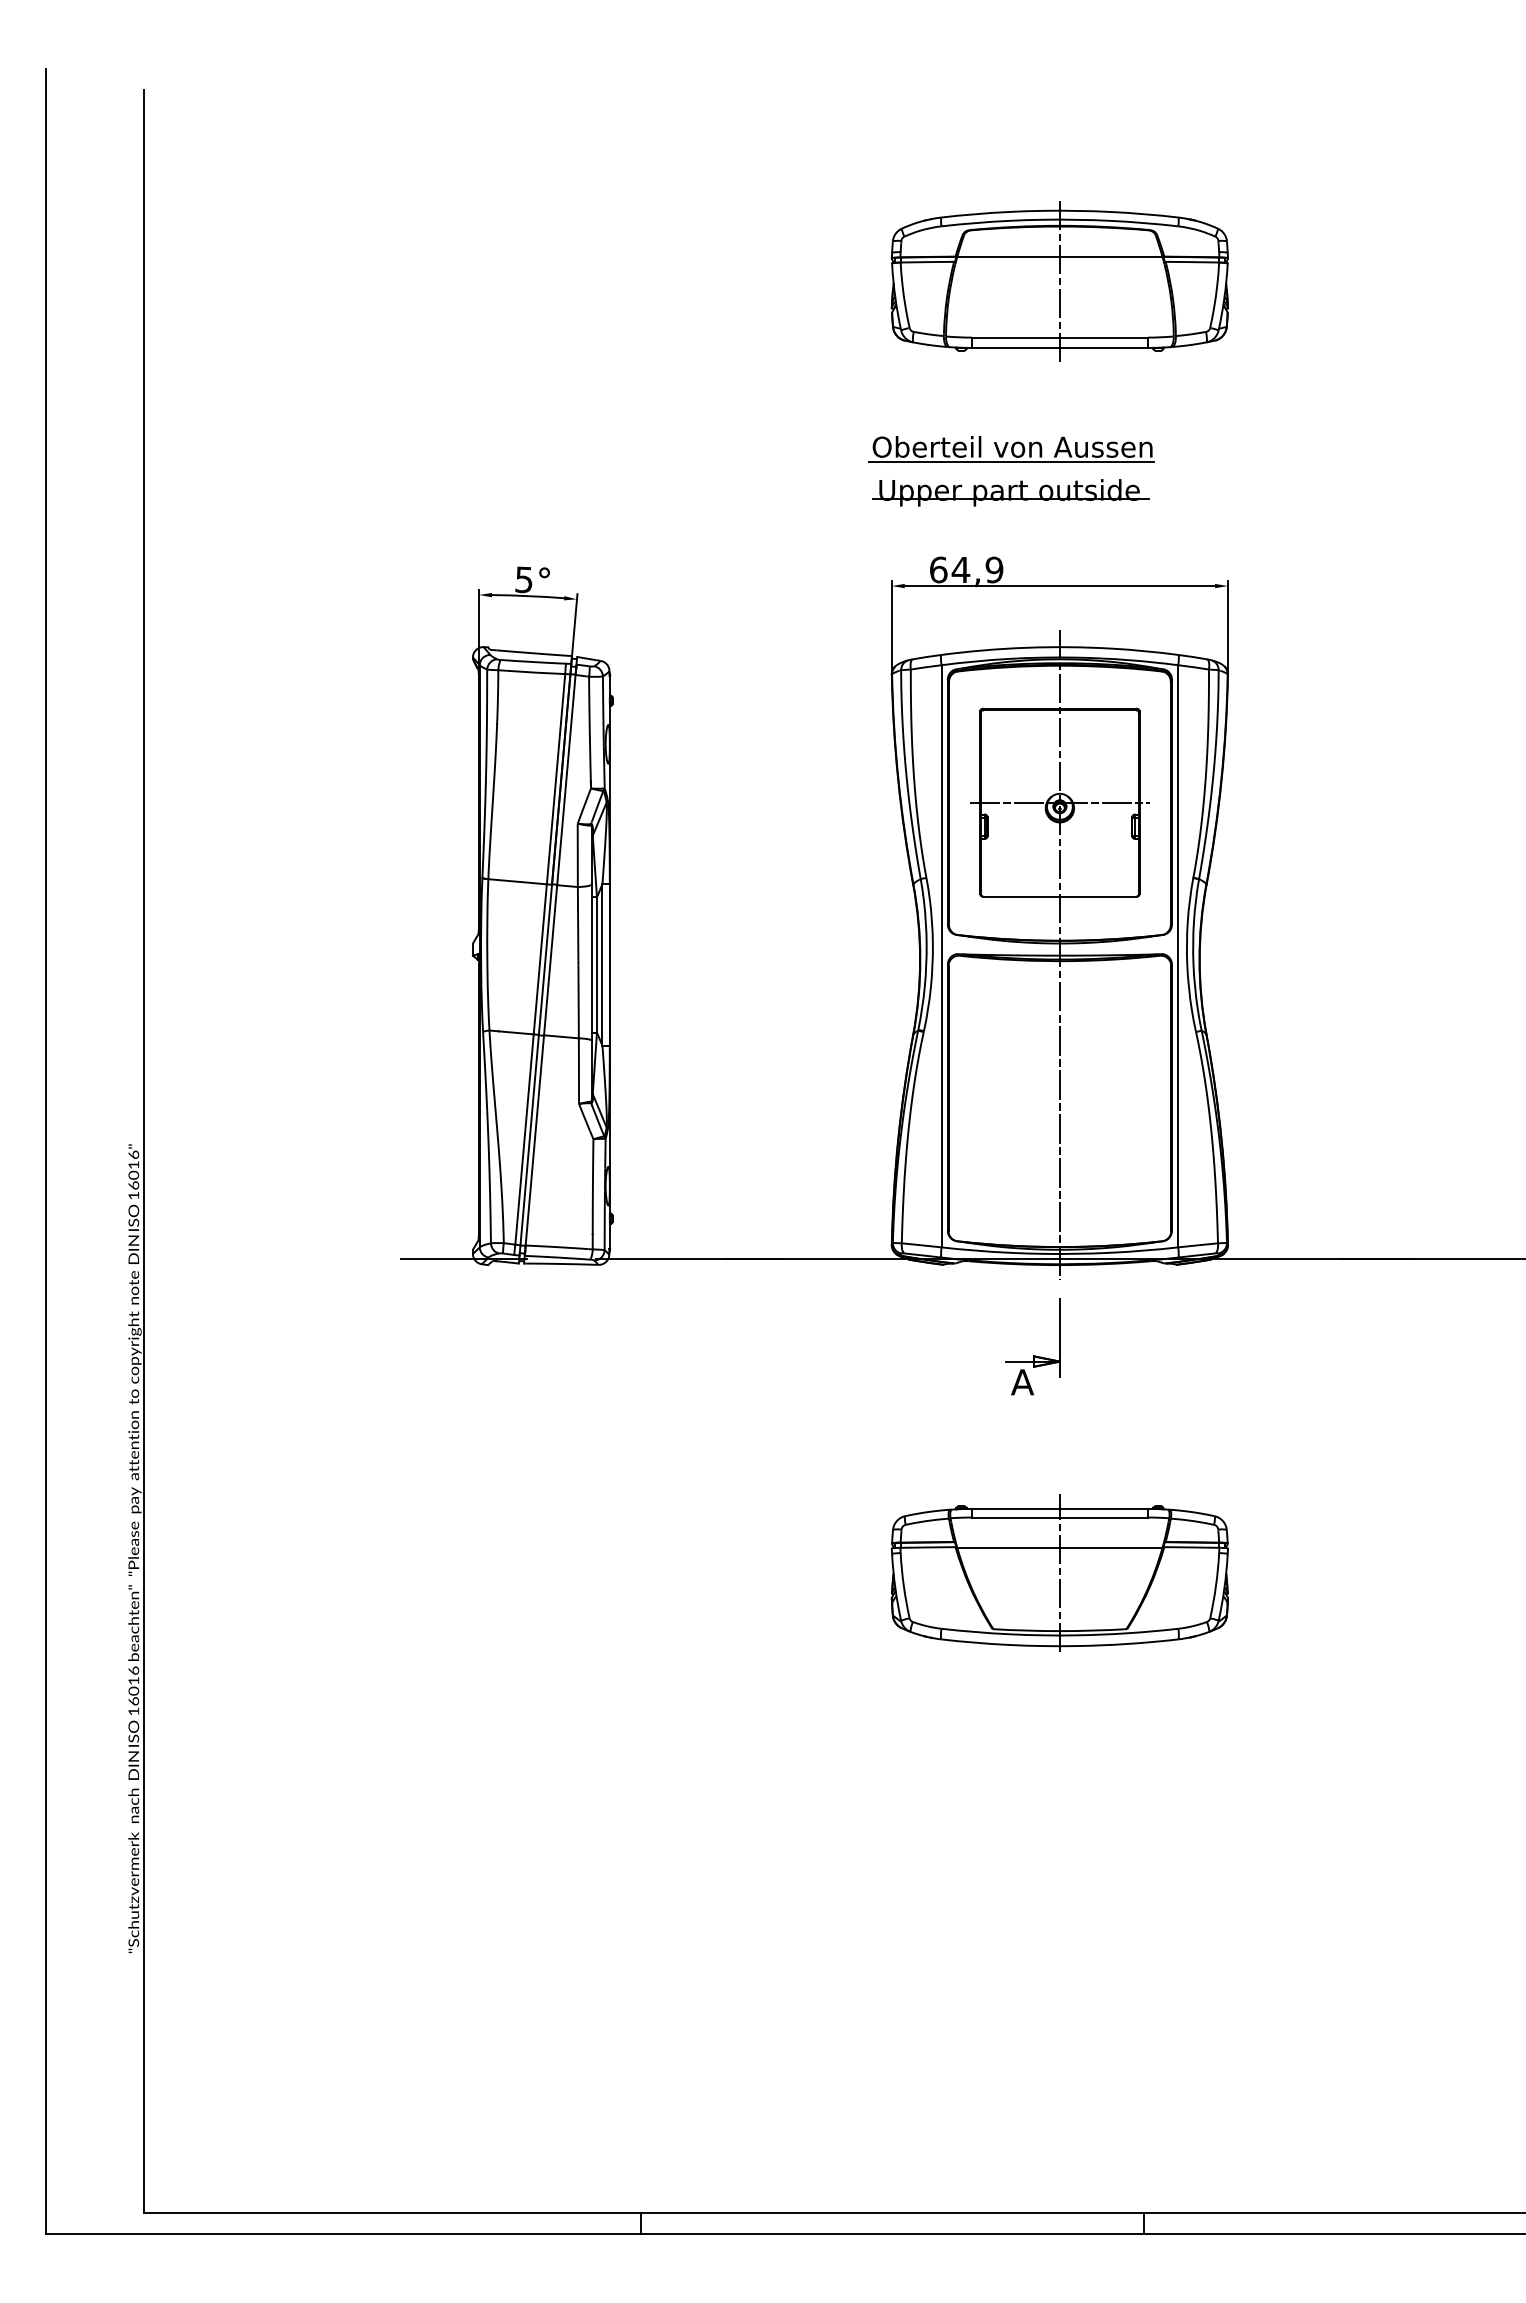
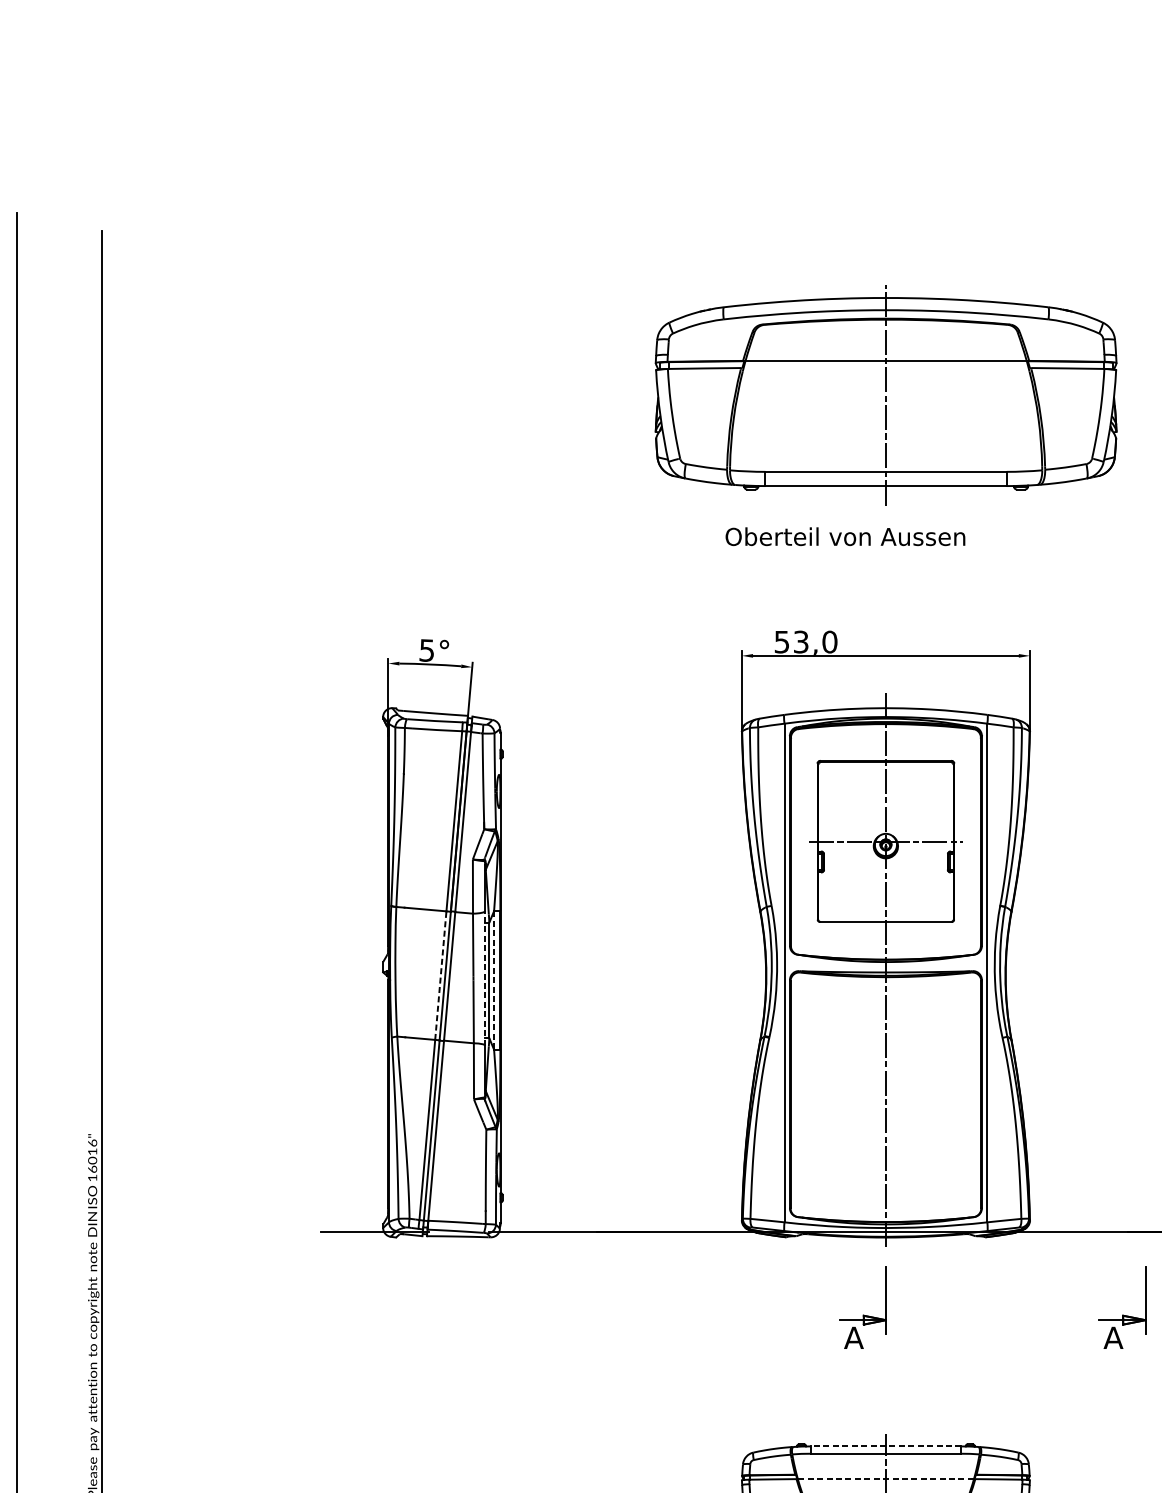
part: (1059, 281) -> (885, 394), size x1.6
line: (1011, 462) -> (844, 550), removed
part: (1010, 492) -> (843, 575), removed
text: (966, 569) -> (805, 641), 64,9 -> 53,0
line: (540, 958) -> (441, 974), solid -> dashed
line: (592, 962) -> (485, 978), solid -> dashed
line: (602, 964) -> (494, 980), solid -> dashed
part: (1336, 1355) -> (1122, 1314), added
line: (1059, 1508) -> (885, 1446), solid -> dashed
line: (1059, 1547) -> (885, 1479), solid -> dashed

